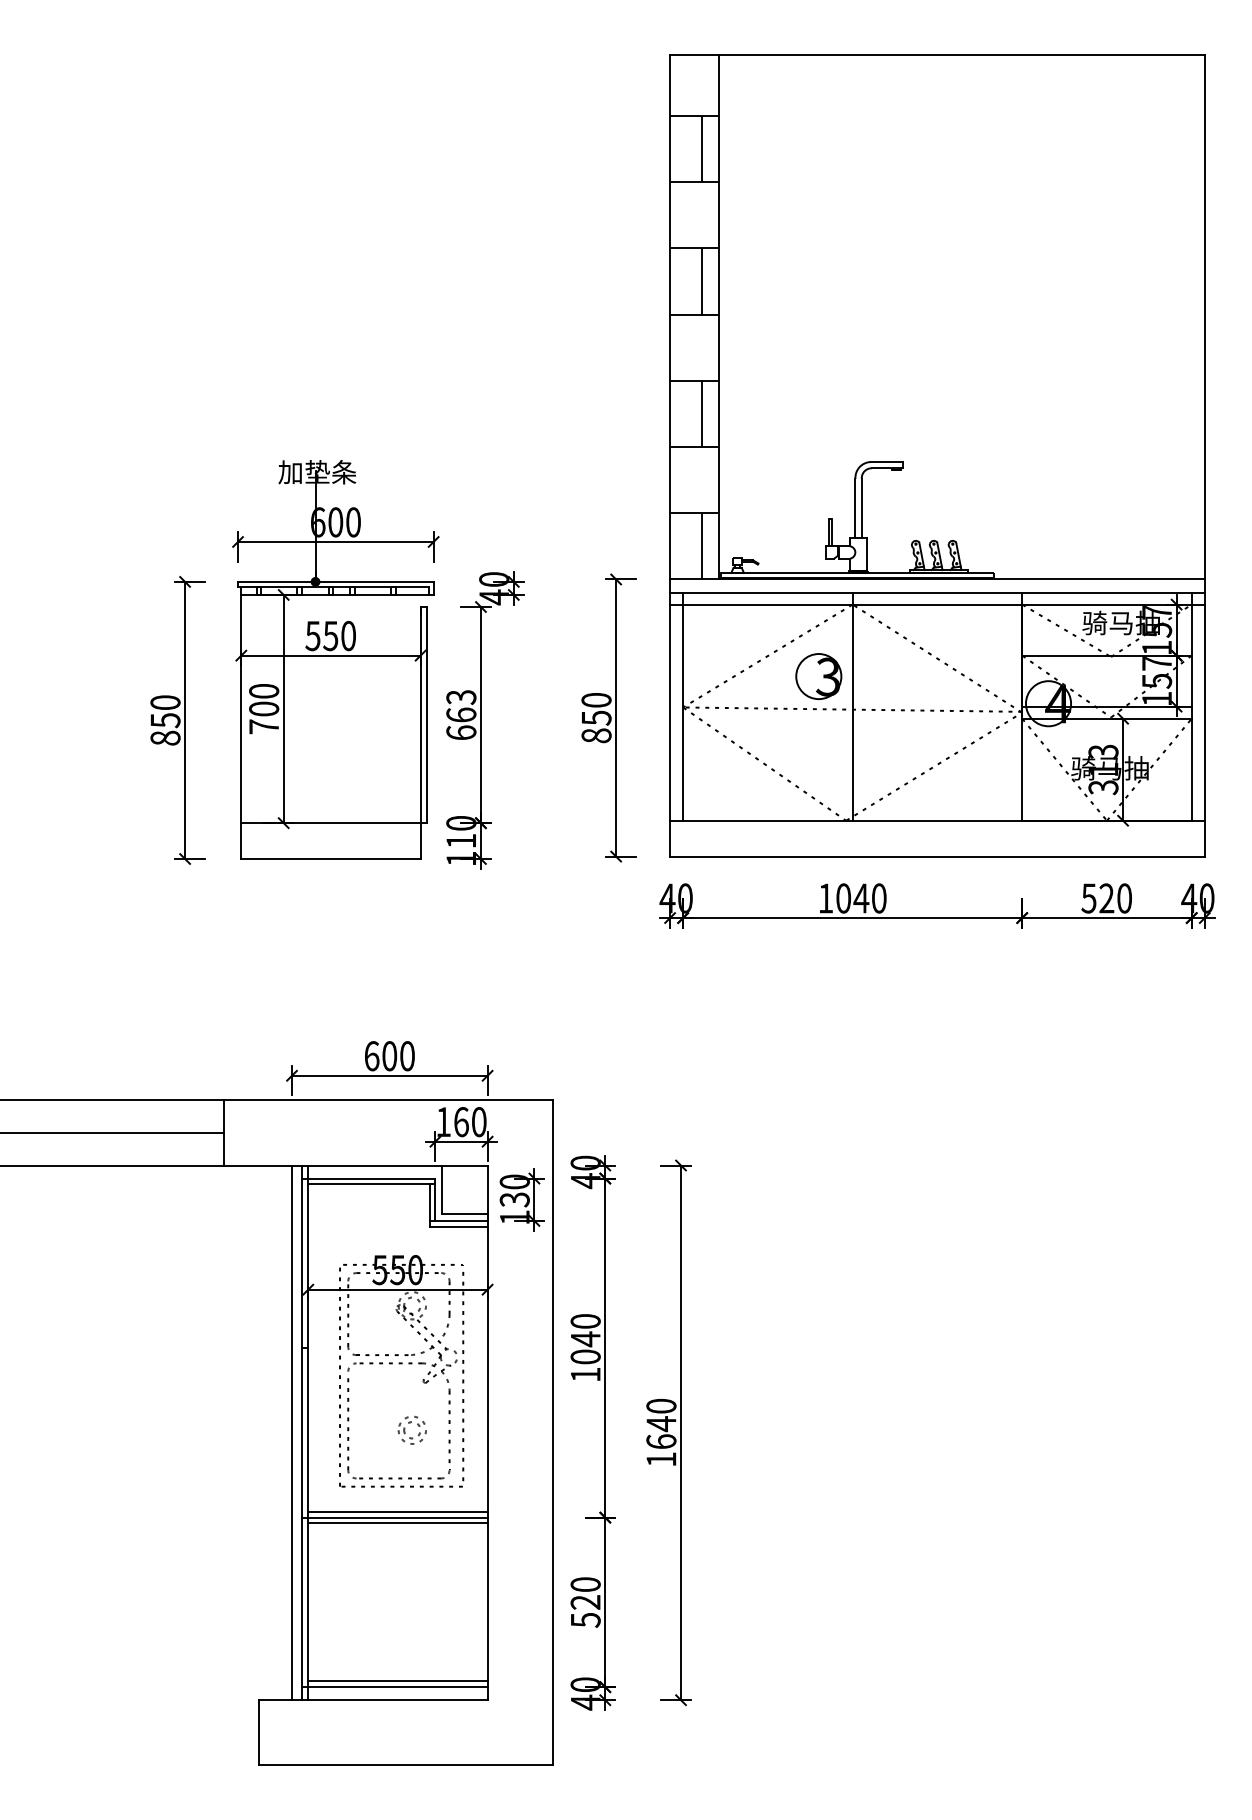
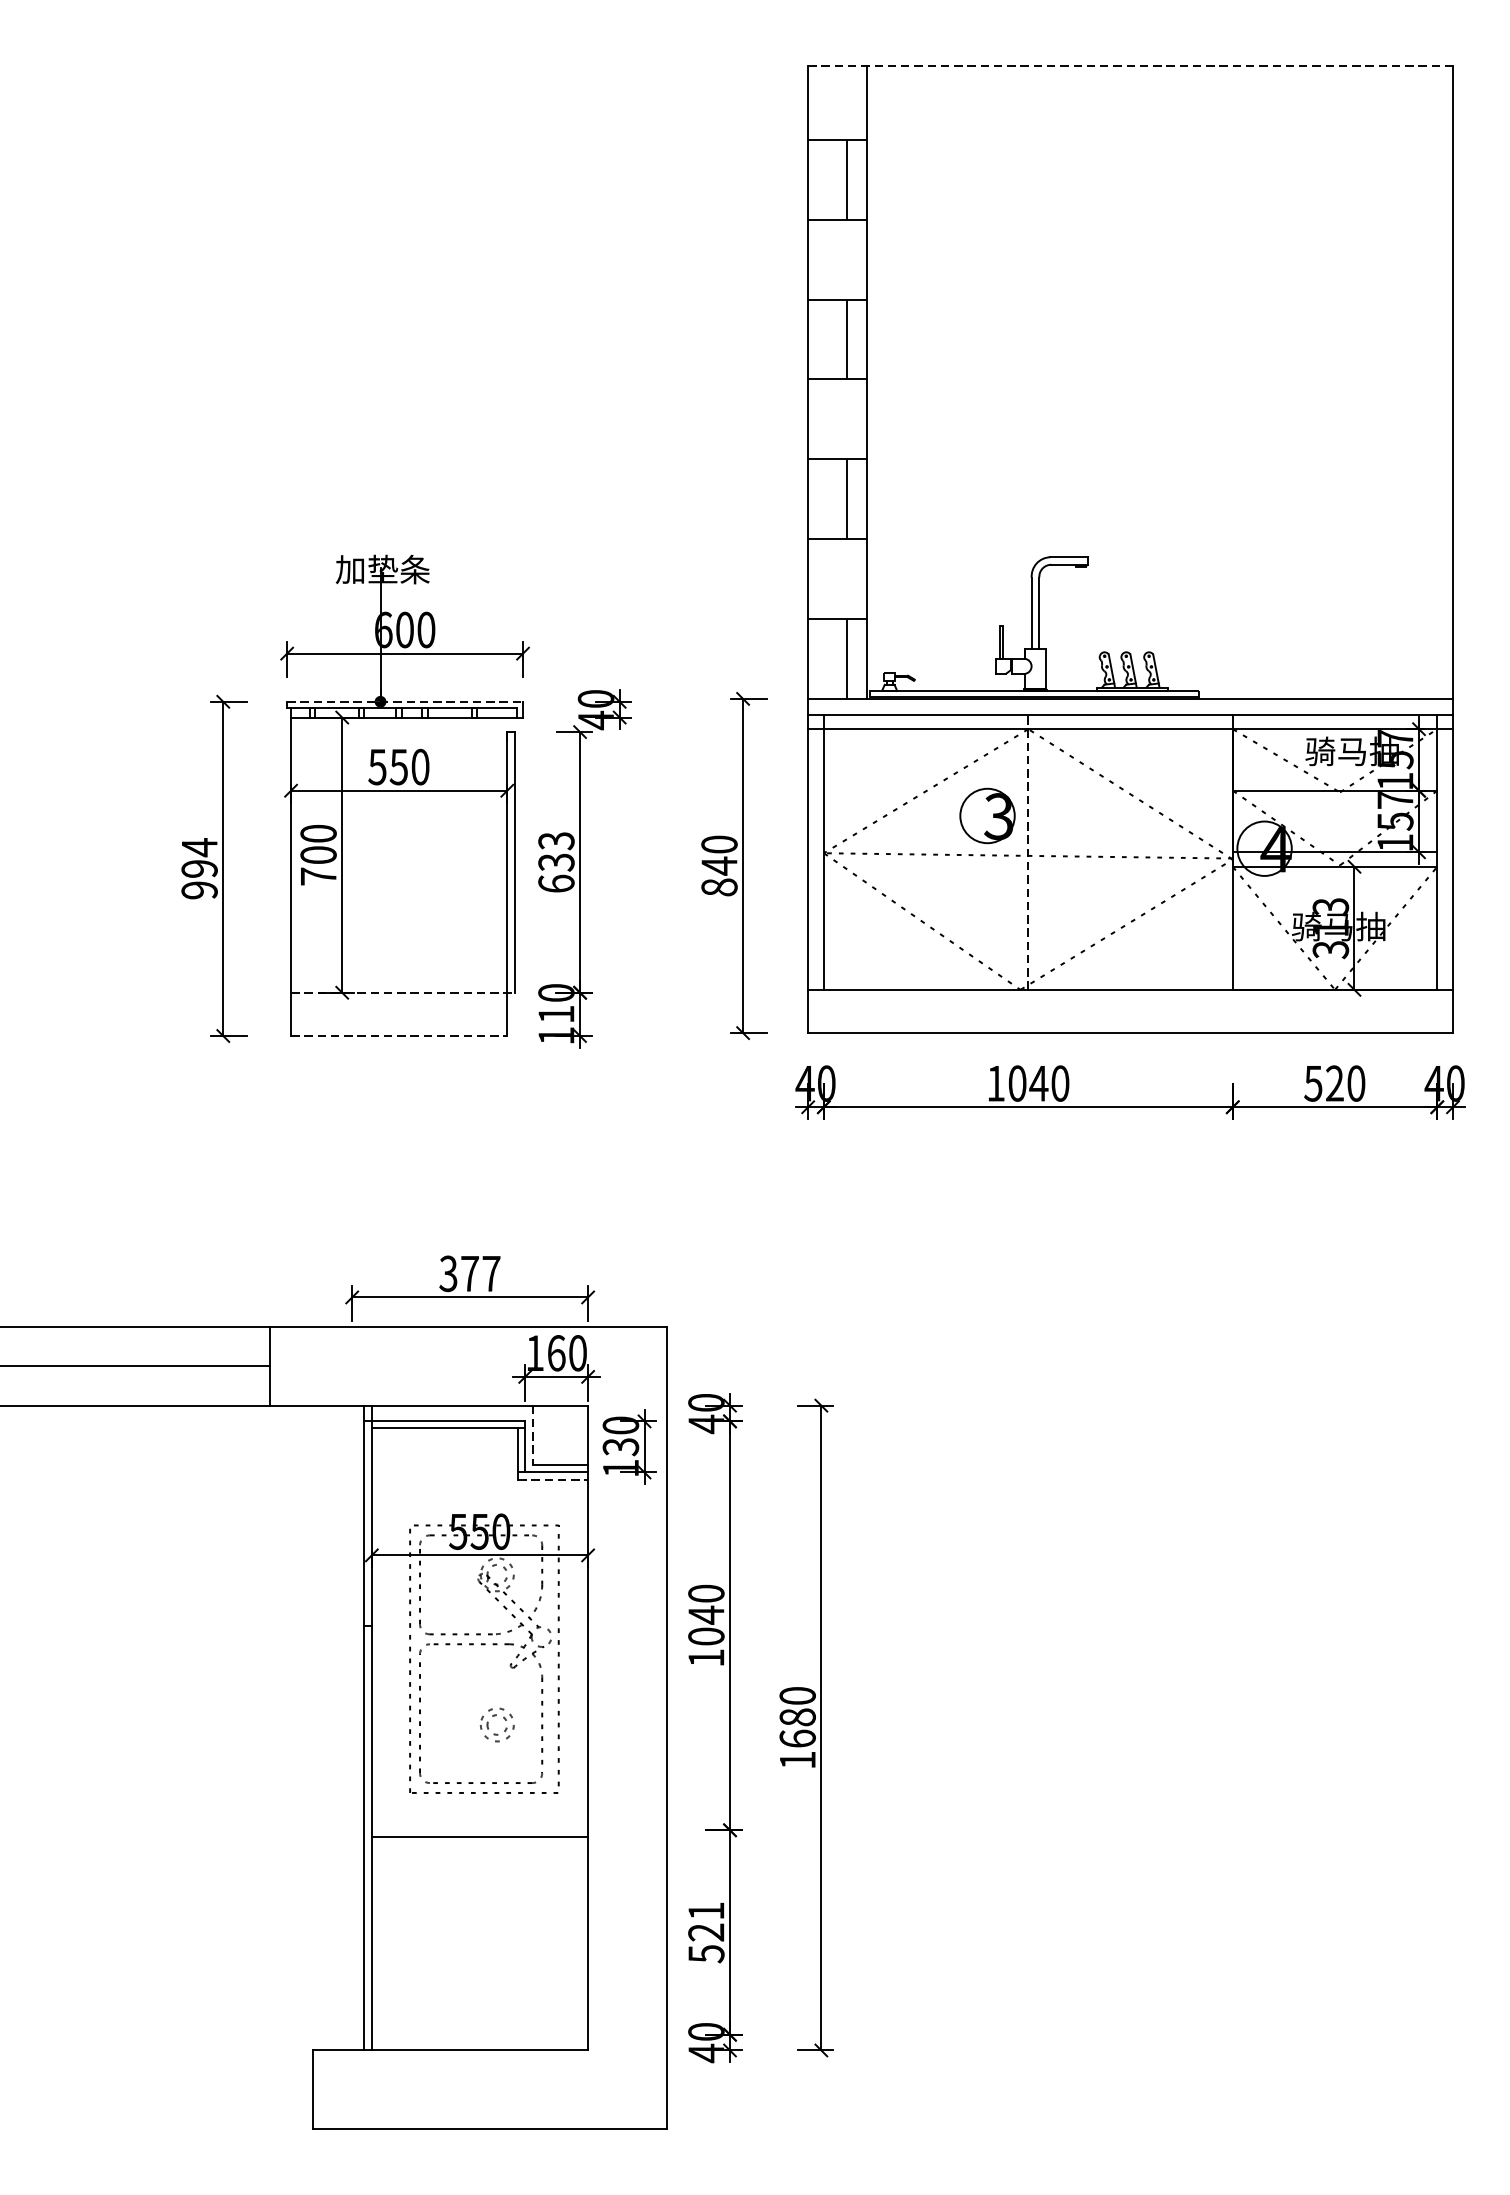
line: (937, 54) -> (1130, 65), solid -> dashed
line: (335, 581) -> (404, 701), solid -> dashed
line: (852, 706) -> (1028, 852), solid -> dashed
text: (461, 714) -> (556, 861), 663 -> 633
text: (596, 718) -> (719, 866), 850 -> 840
text: (165, 719) -> (199, 867), 850 -> 994
line: (334, 823) -> (403, 993), solid -> dashed
line: (330, 859) -> (398, 1036), solid -> dashed
text: (389, 1056) -> (469, 1274), 600 -> 377
line: (441, 1190) -> (532, 1435), solid -> dashed
line: (459, 1226) -> (554, 1479), solid -> dashed
text: (661, 1424) -> (797, 1717), 1640 -> 1680
line: (292, 1432) -> (352, 1727), removed
line: (397, 1511) -> (479, 1822), removed
line: (394, 1517) -> (475, 1830), removed
text: (585, 1584) -> (706, 1910), 520 -> 521
line: (397, 1681) -> (479, 2027), removed
line: (394, 1687) -> (475, 2035), removed

